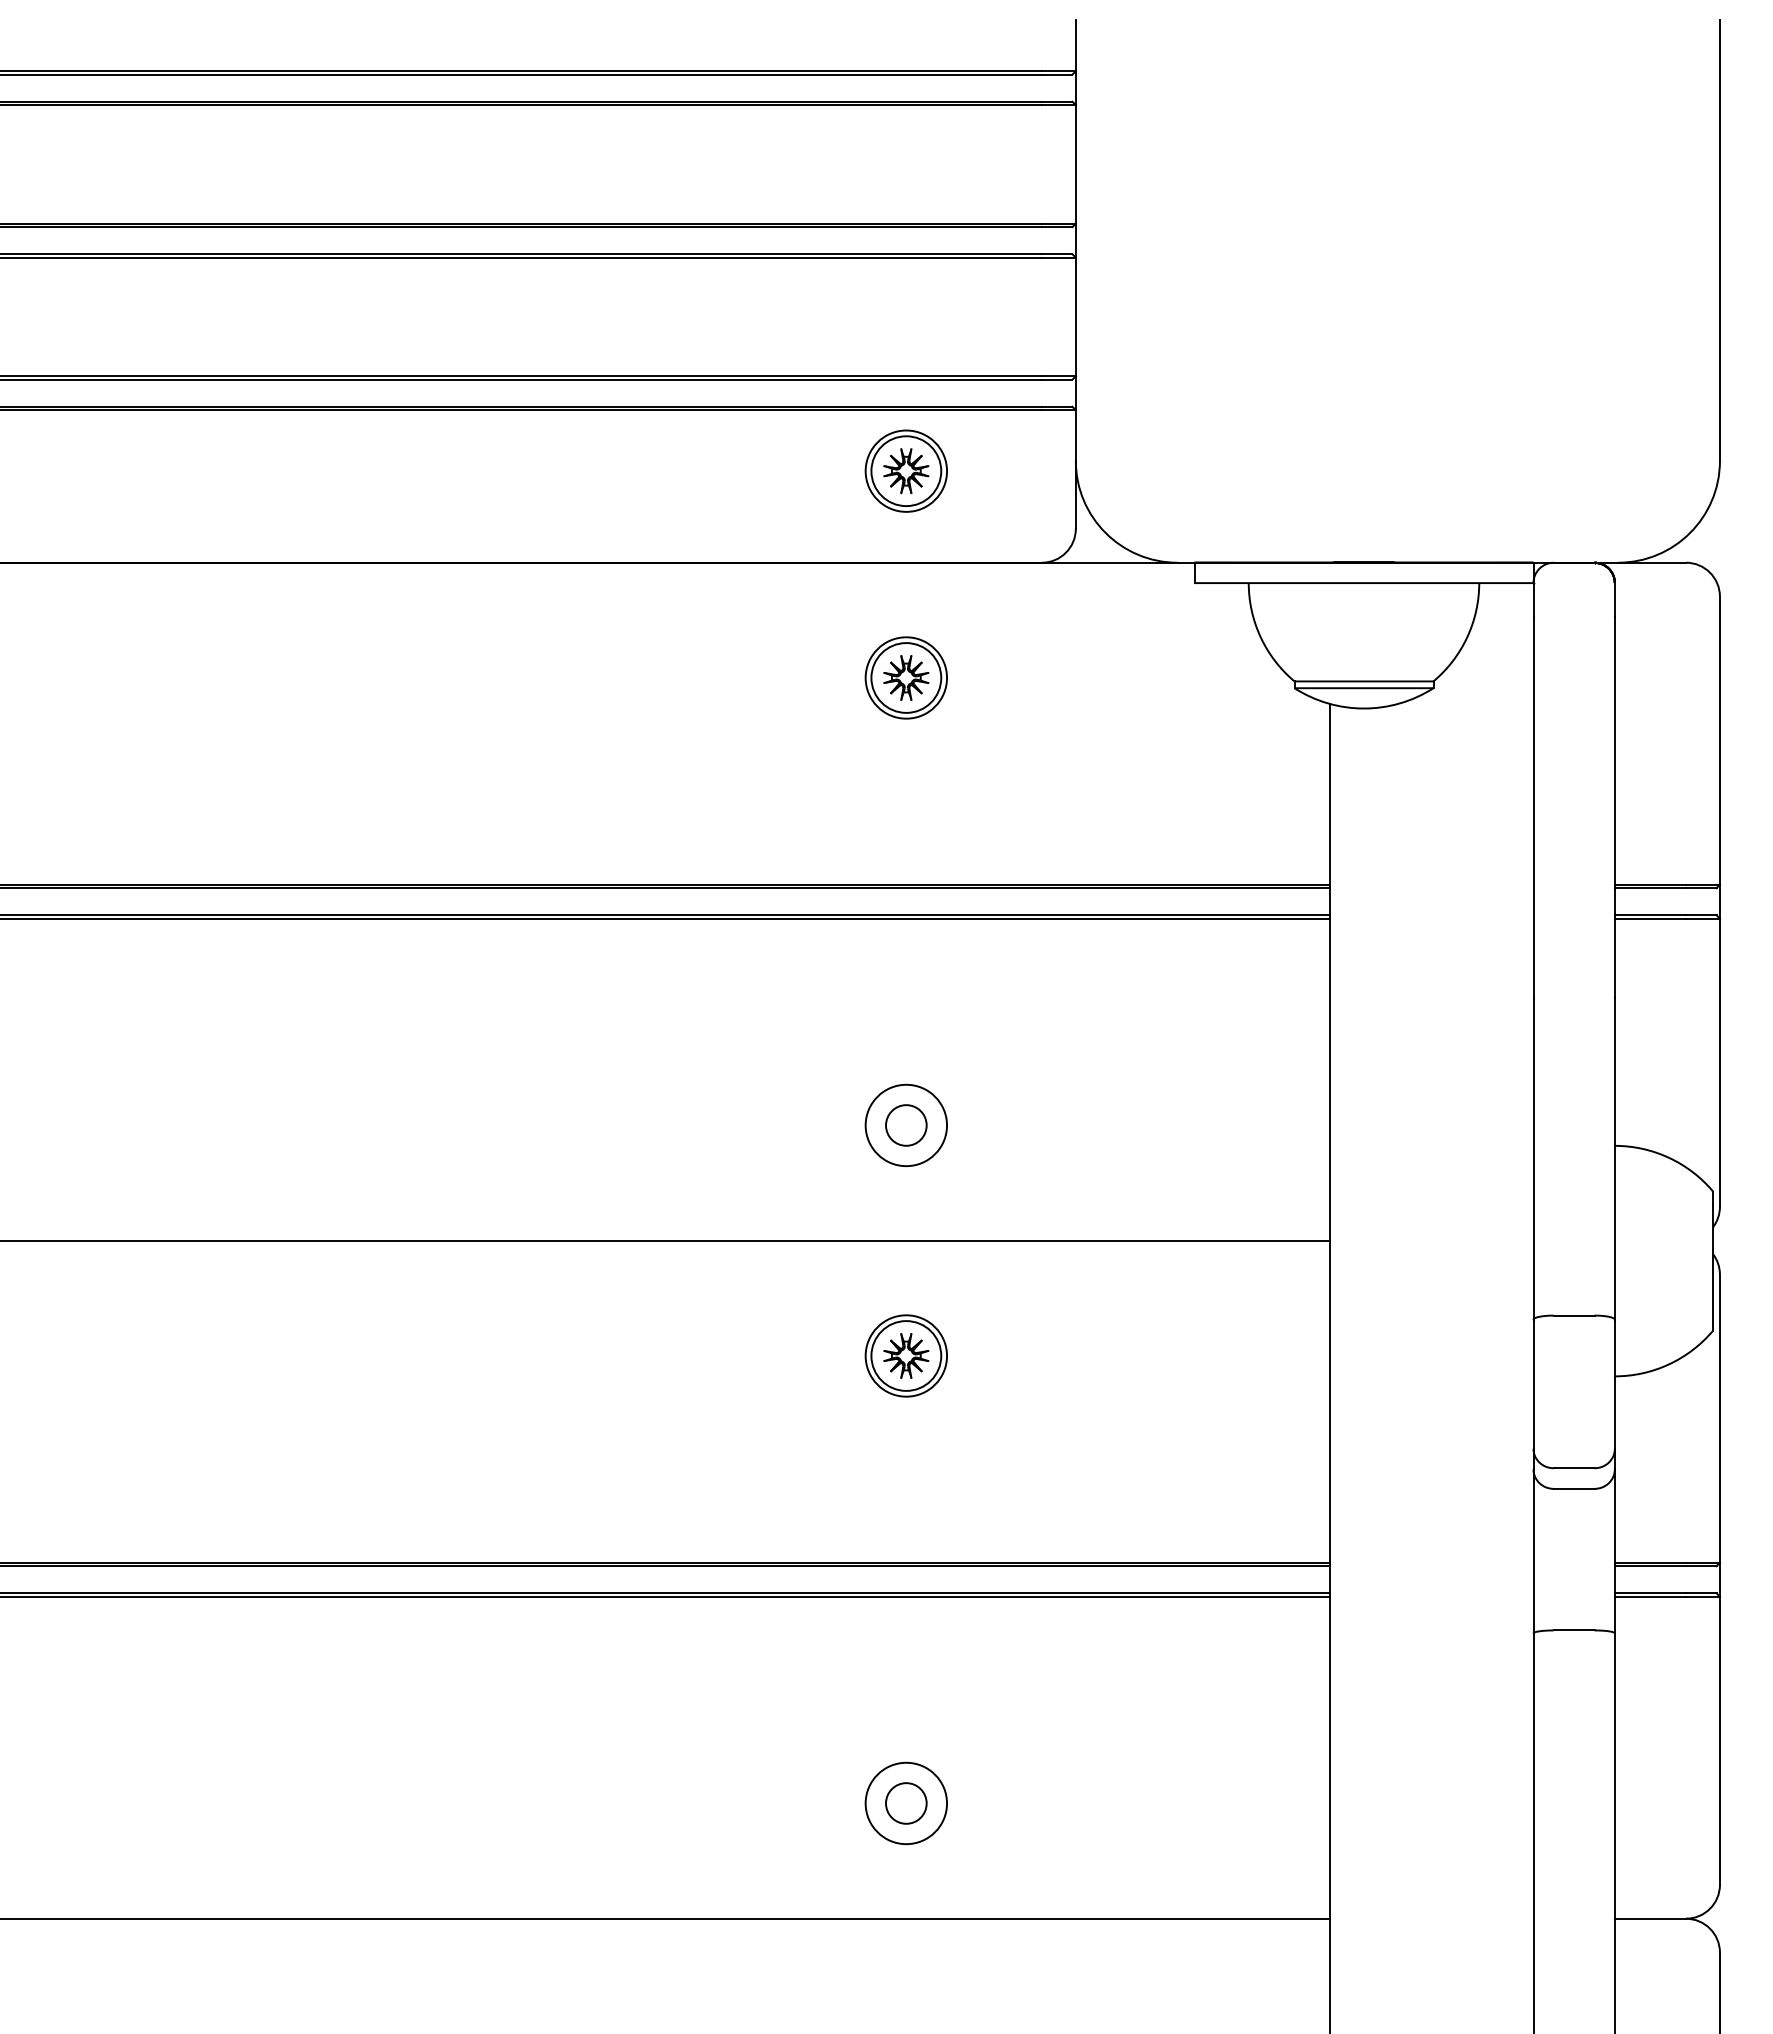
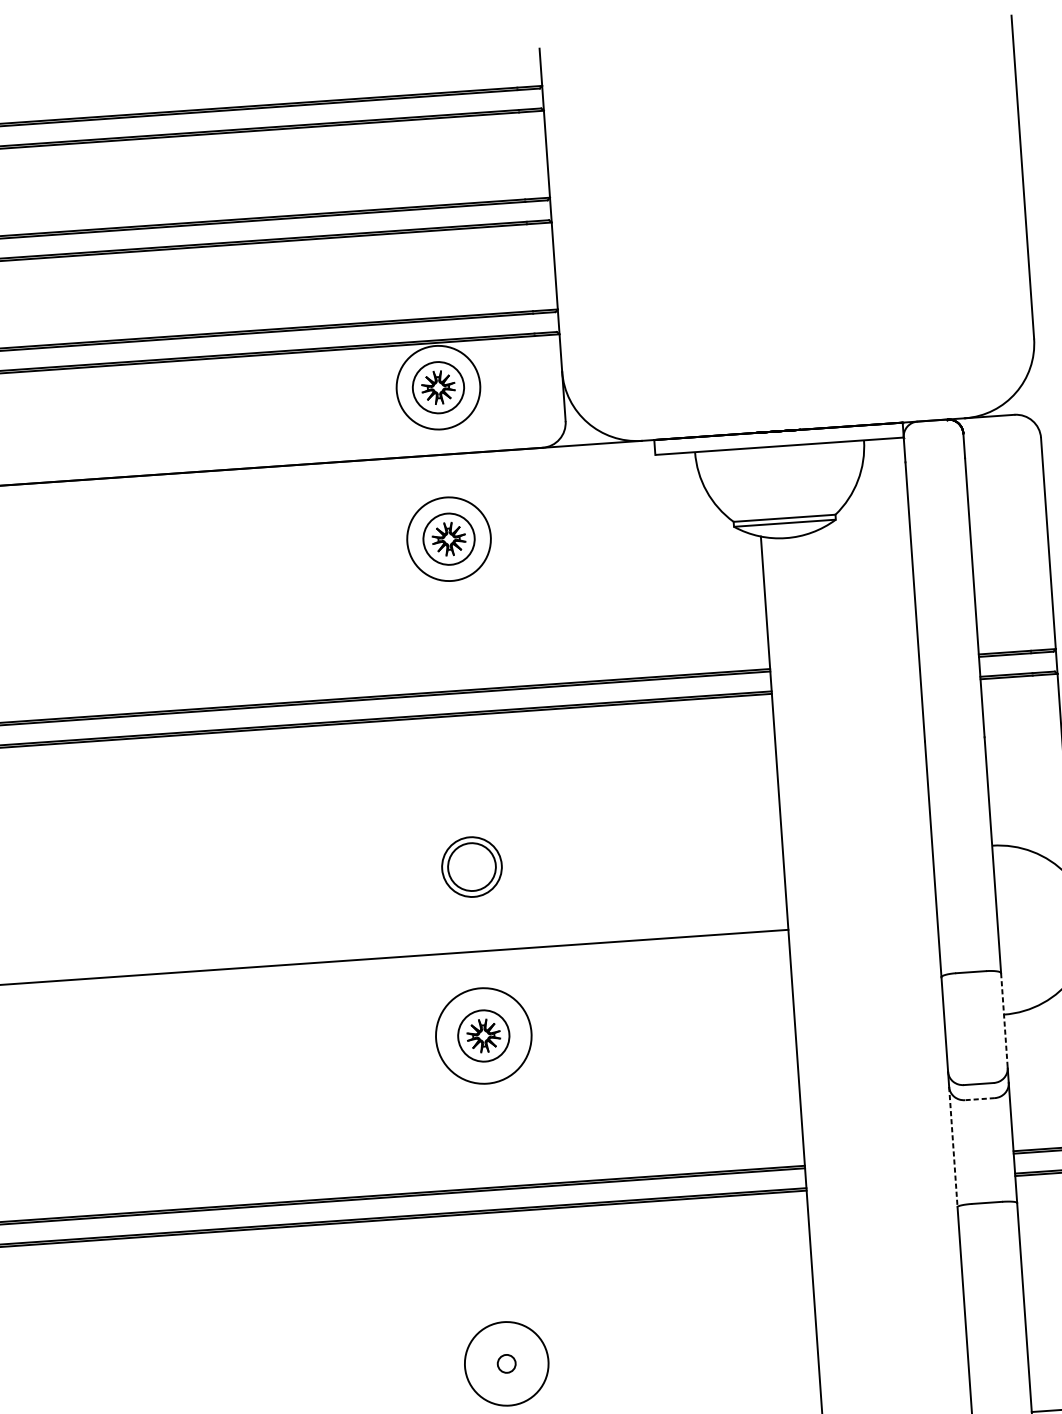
circle: (906, 470) -> (438, 387), size x1.4
circle: (906, 677) -> (449, 538), size x1.4
circle: (906, 1125) -> (472, 867), size x1.6
circle: (906, 1355) -> (483, 1035), size x1.6
line: (1614, 1384) -> (1004, 1020), solid -> dashed
line: (1573, 1488) -> (979, 1098), solid -> dashed
line: (1533, 1551) -> (953, 1147), solid -> dashed
circle: (906, 1803) -> (506, 1363), size x0.6
circle: (906, 1803) -> (506, 1363), size x1.4

